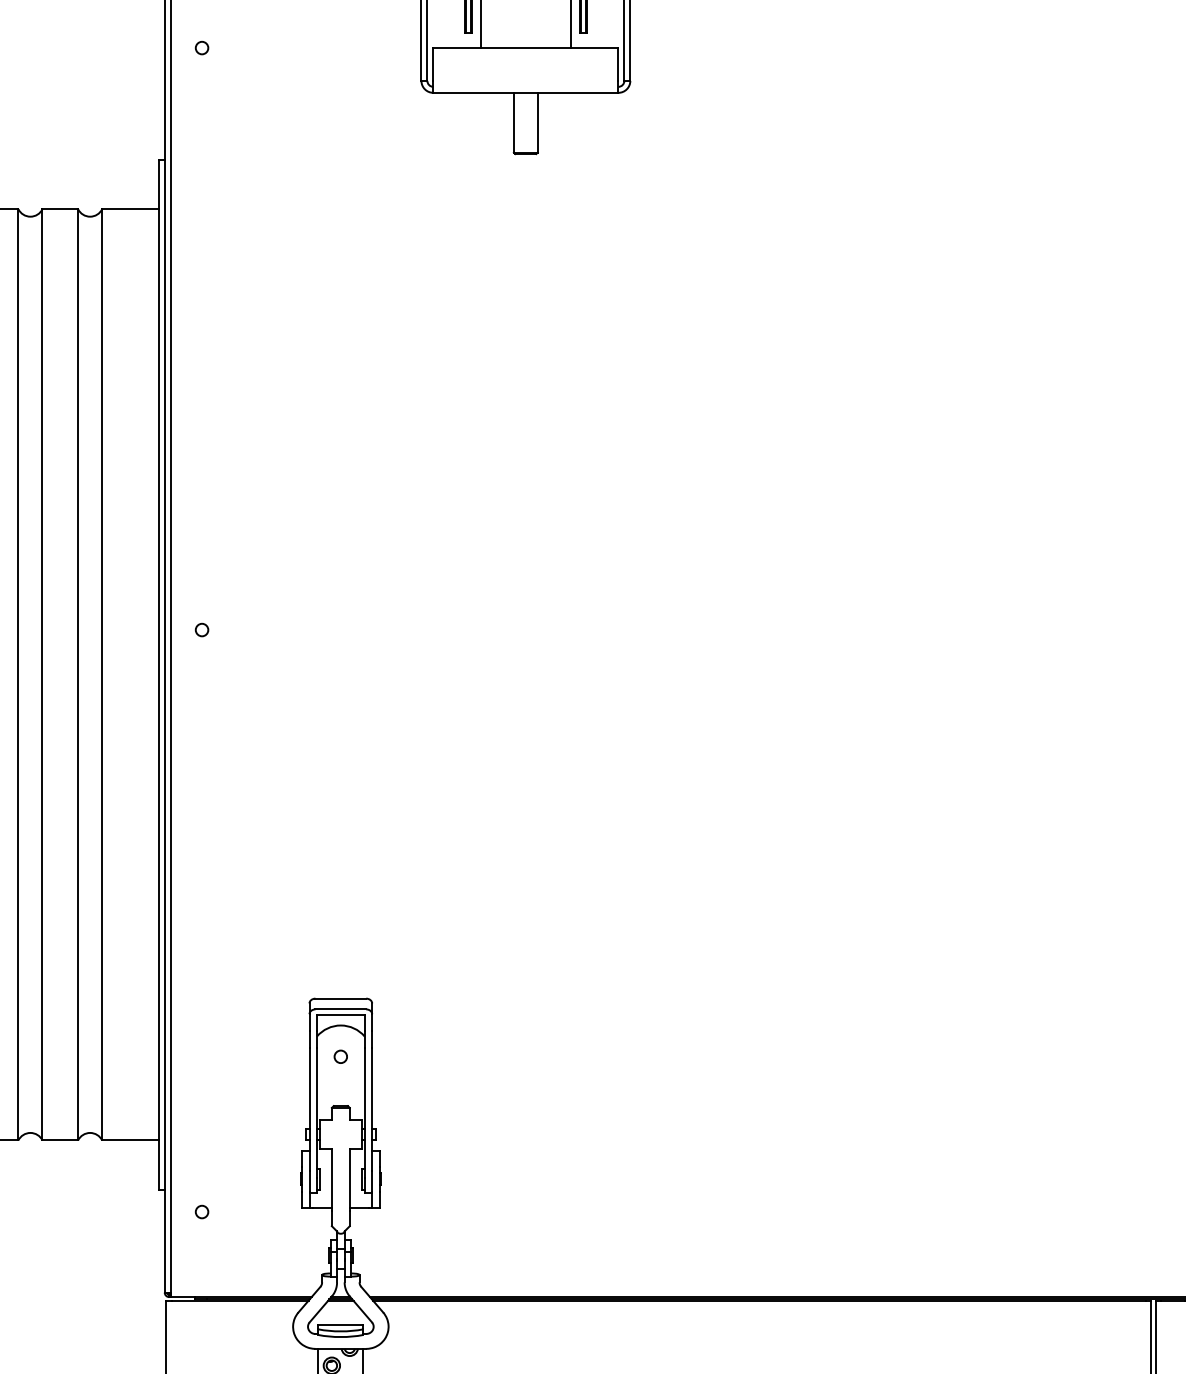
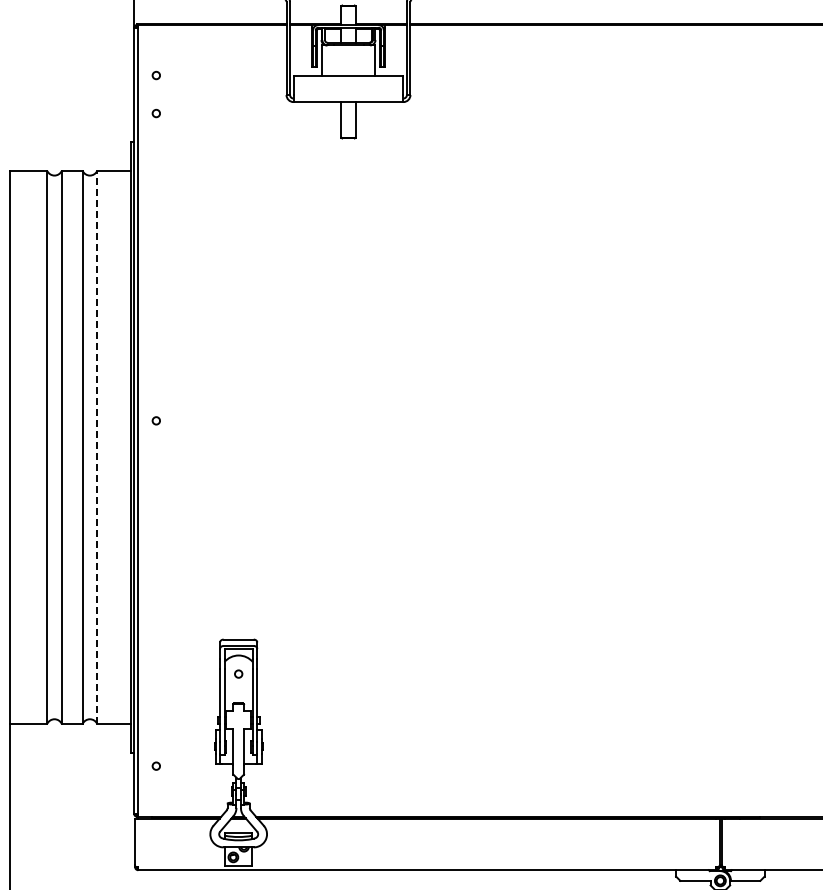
circle: (200, 112) -> (155, 113), added
line: (102, 673) -> (97, 446), solid -> dashed

